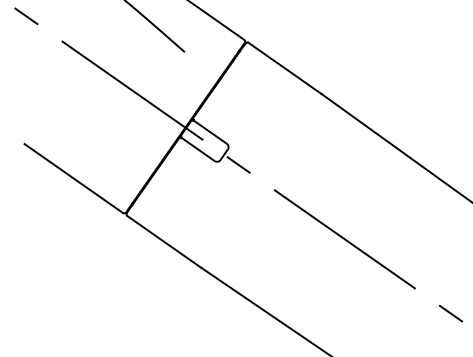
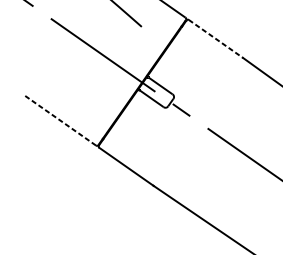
line: (285, 68) -> (216, 38), solid -> dashed
line: (73, 178) -> (59, 120), solid -> dashed

